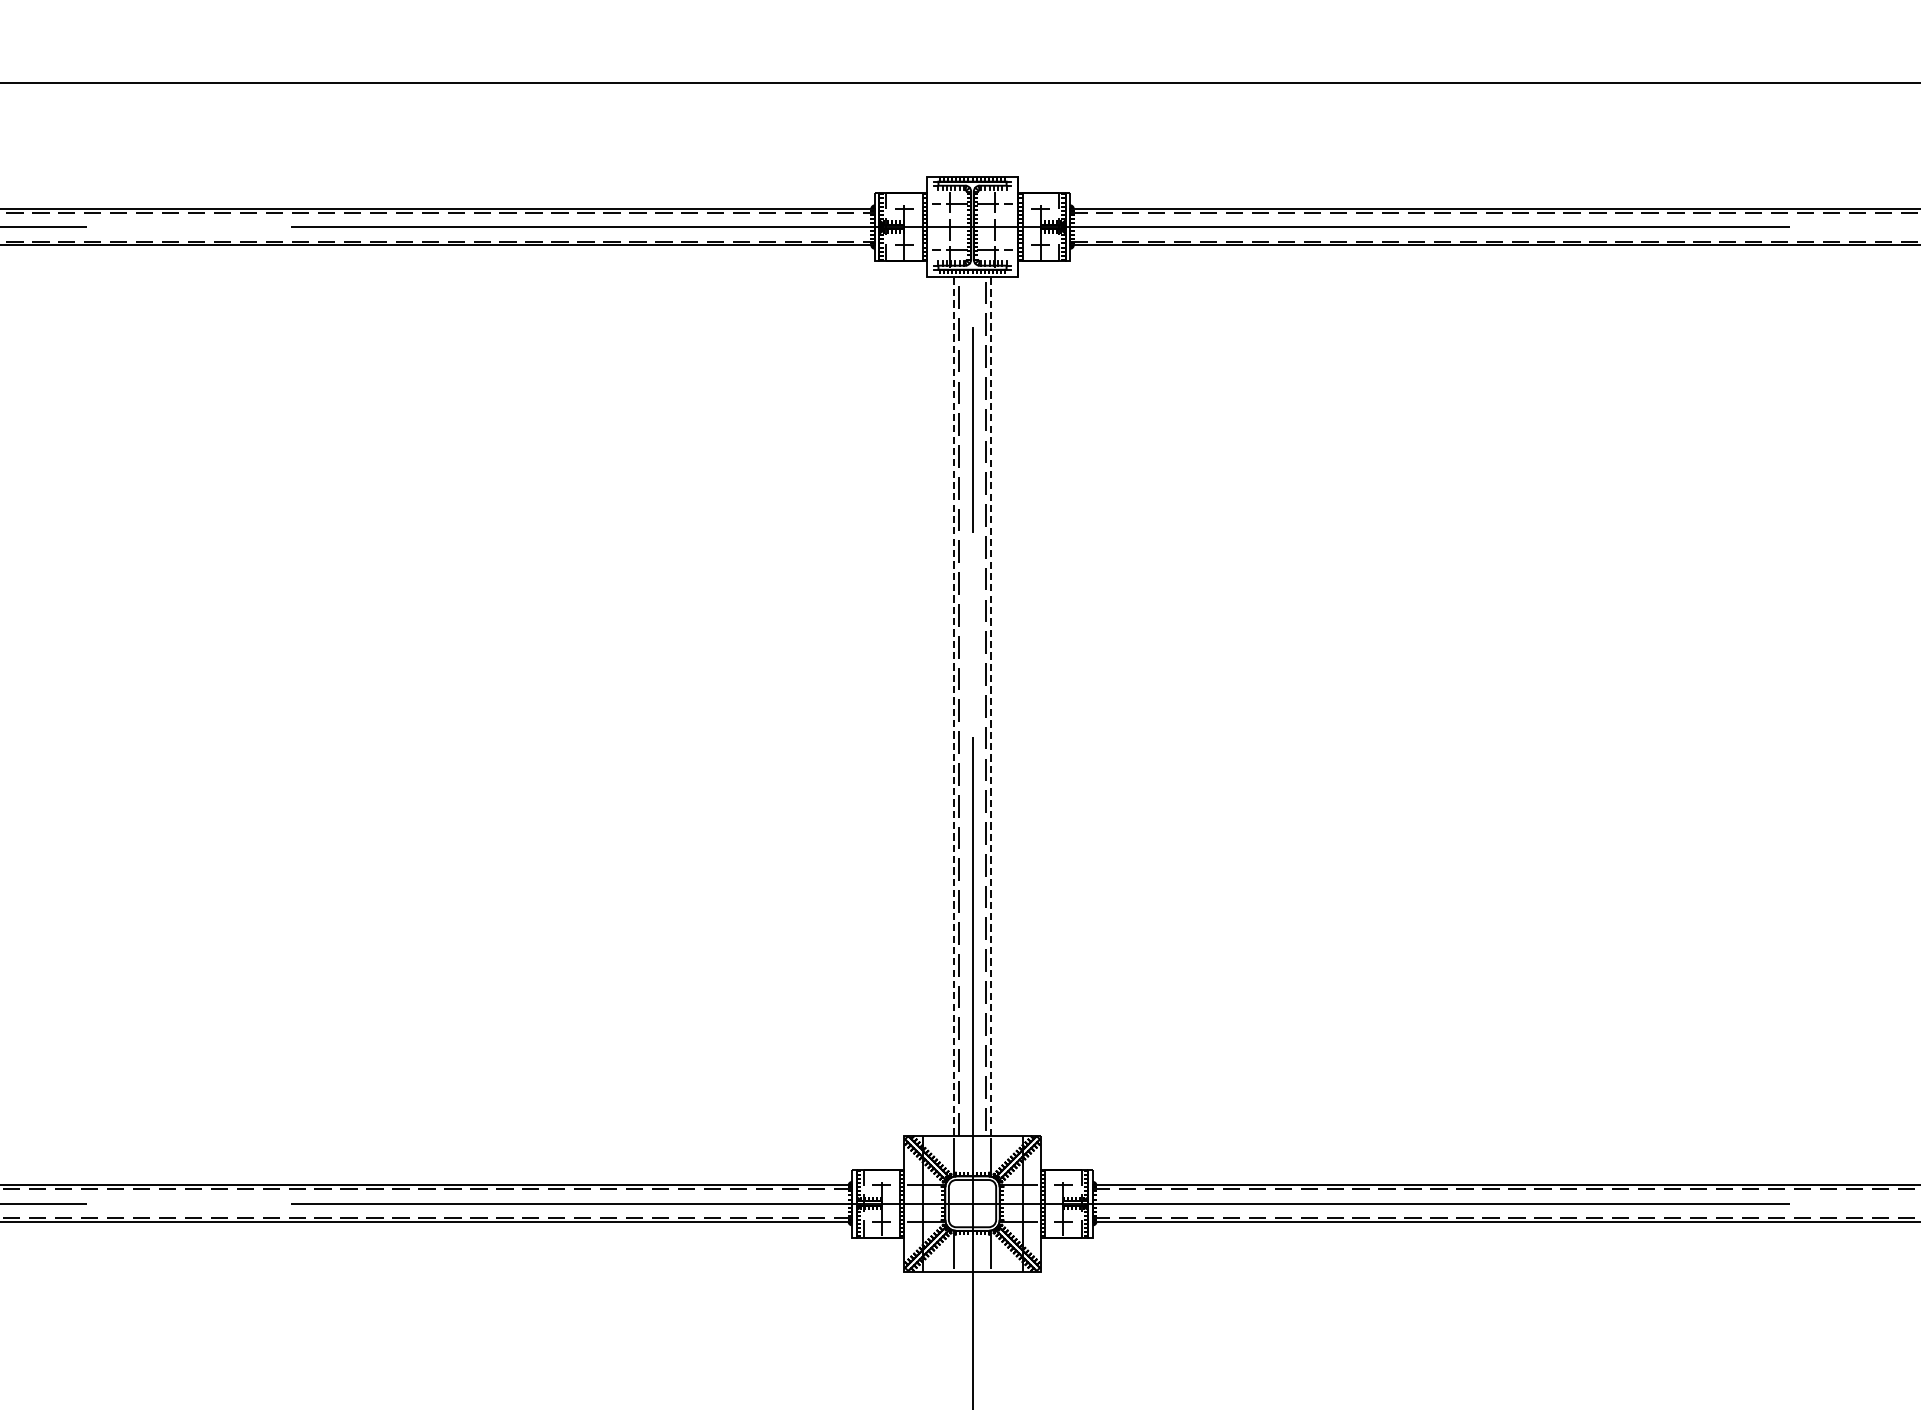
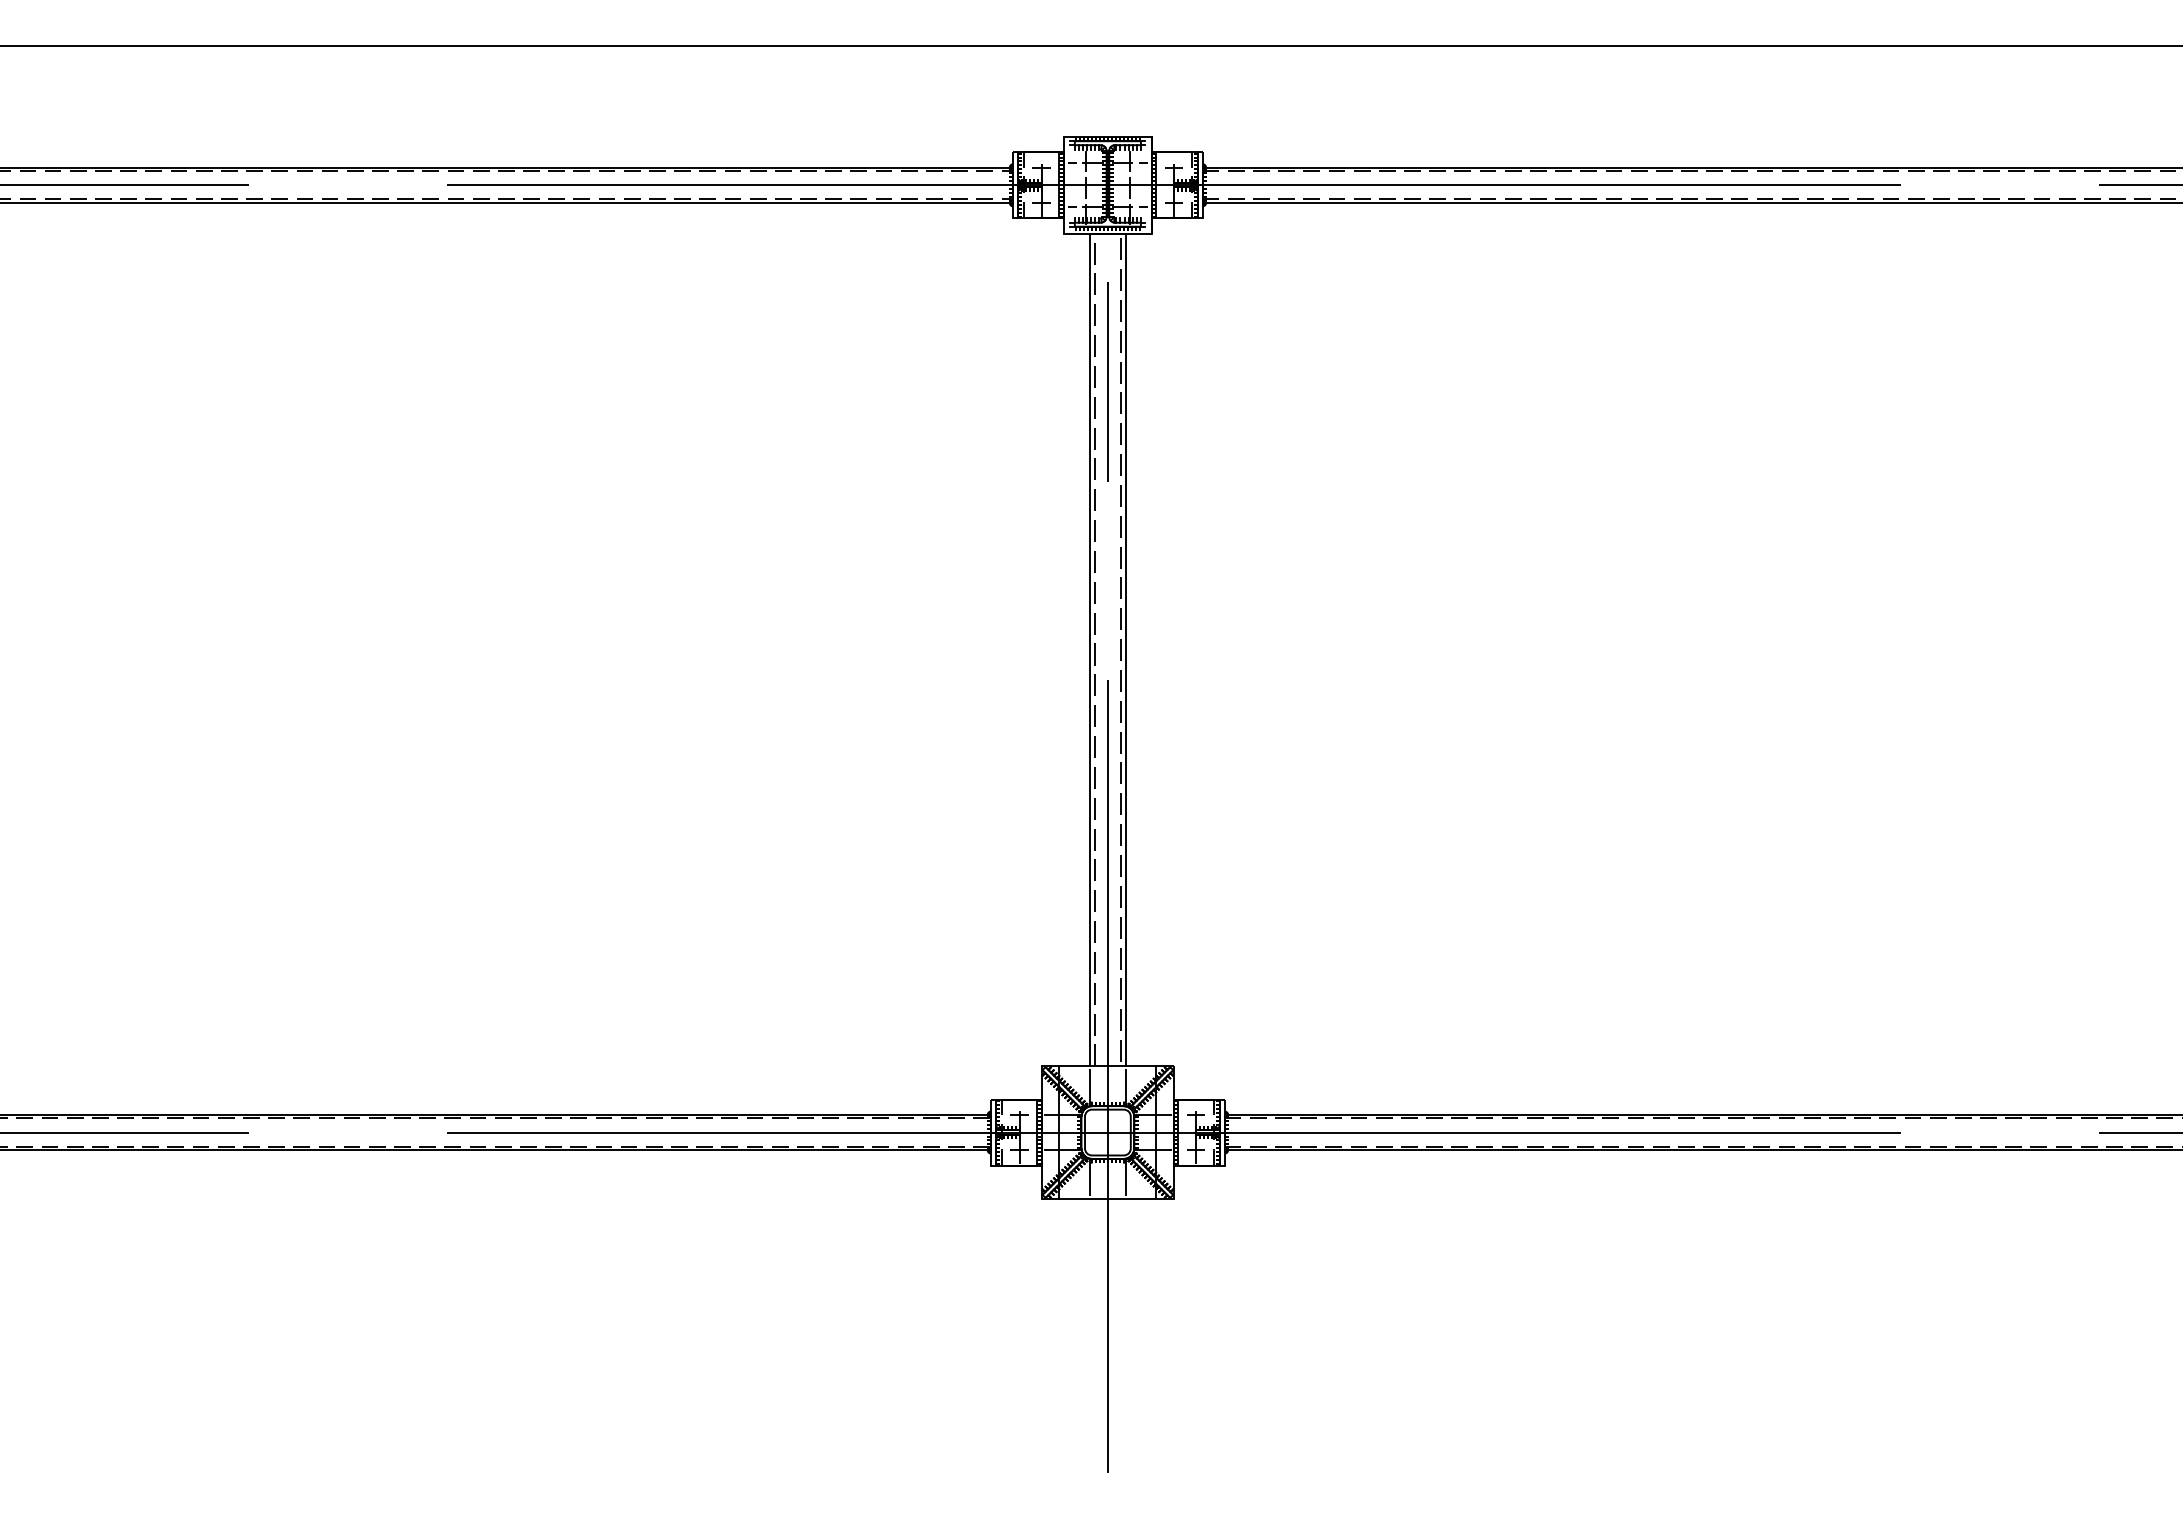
line: (972, 276) -> (1107, 233), dashed -> solid

